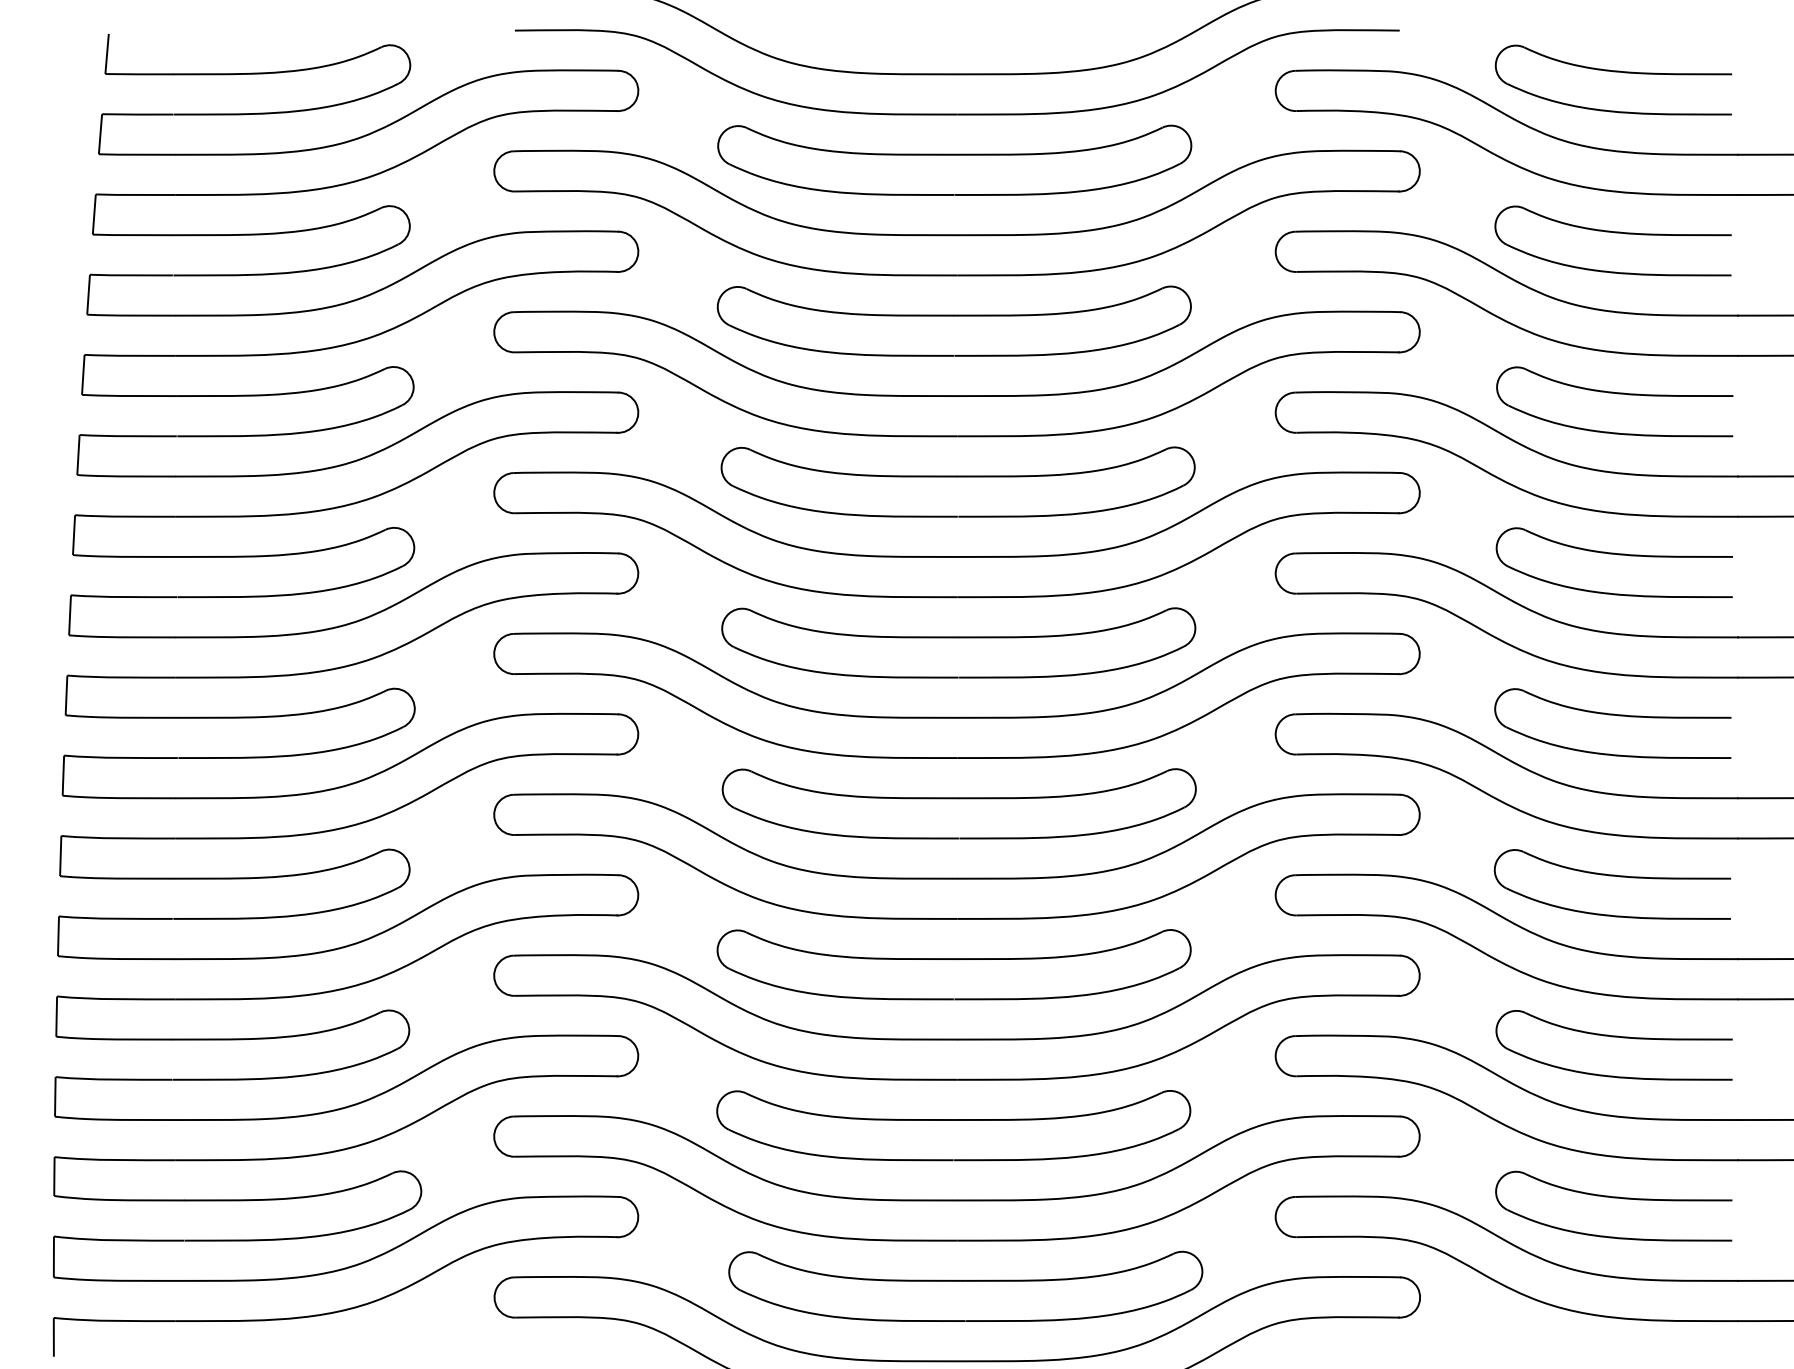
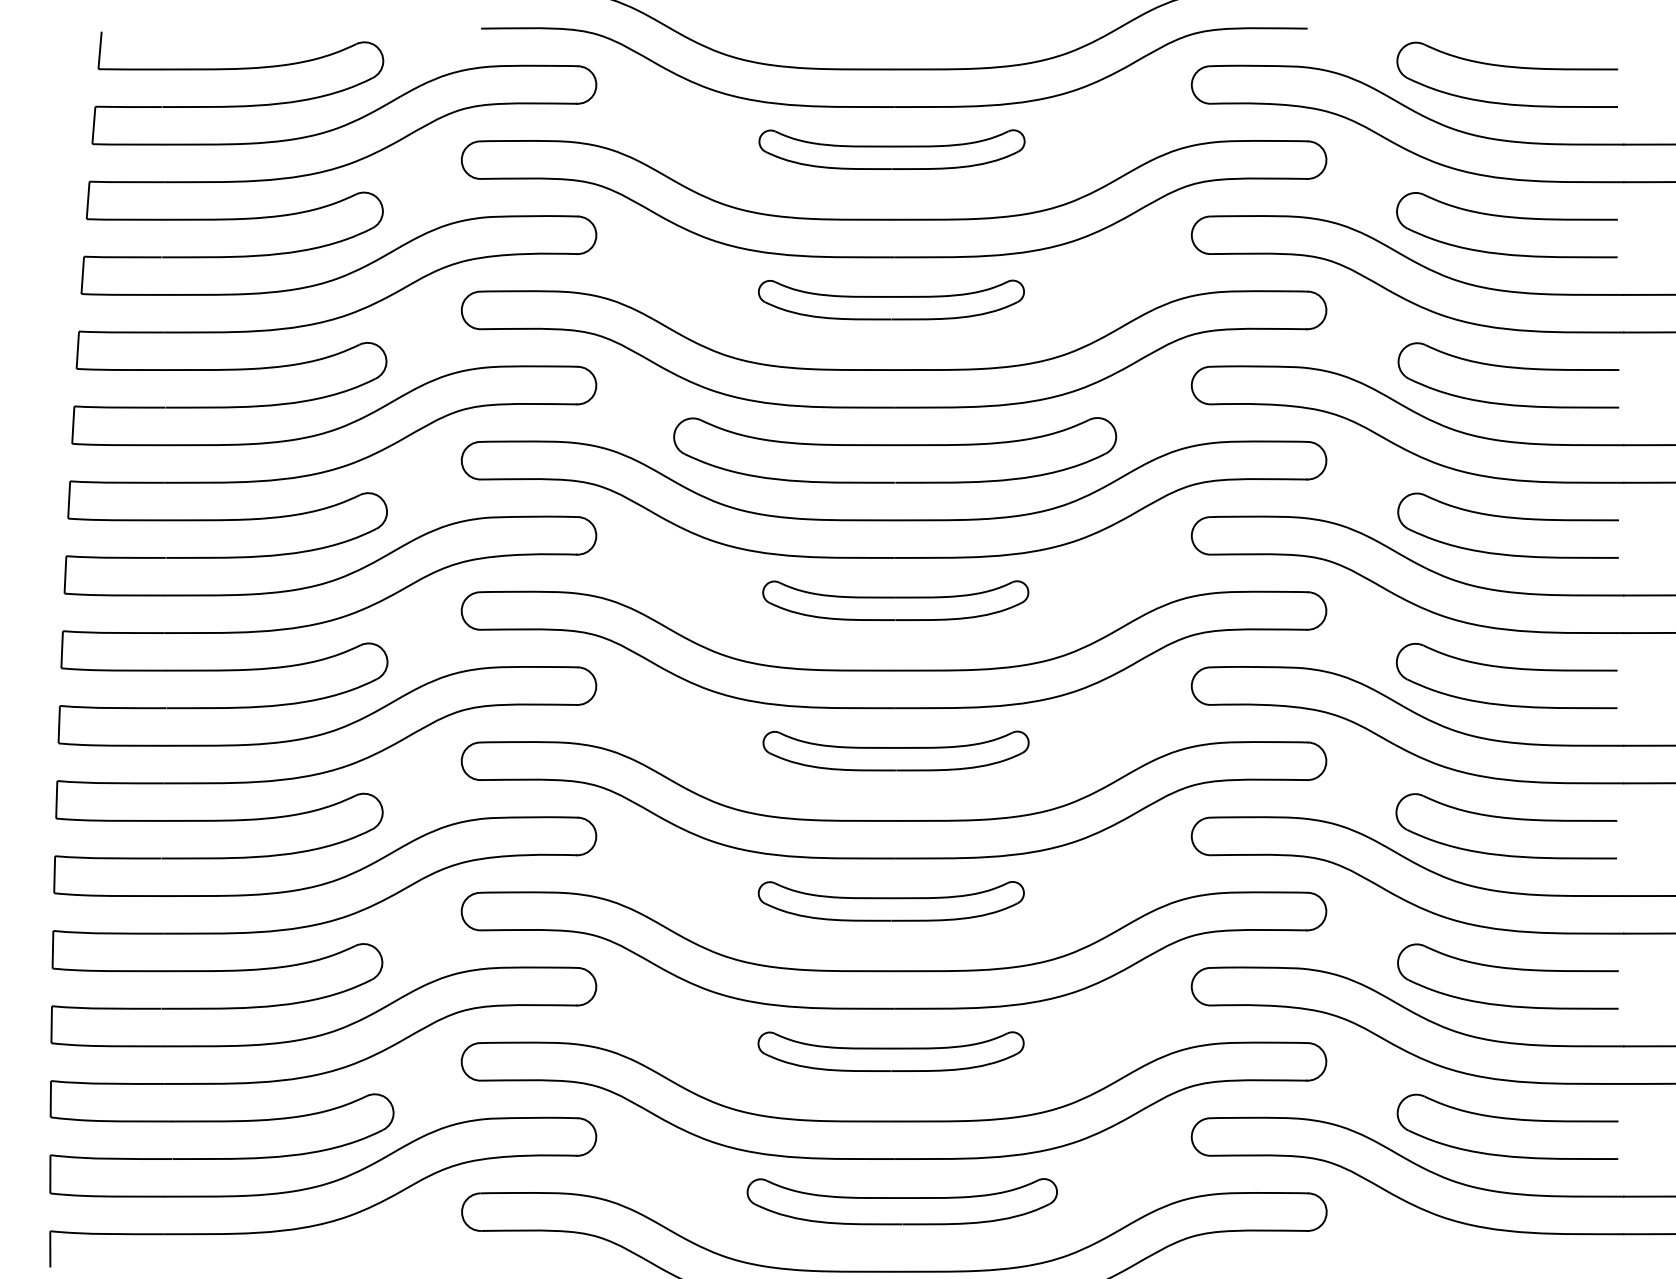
part: (954, 159) -> (891, 149), size x0.6
part: (953, 320) -> (890, 299), size x0.6
part: (958, 642) -> (895, 600), size x0.6
part: (958, 803) -> (895, 750), size x0.6
part: (953, 964) -> (890, 901), size x0.6
part: (953, 1125) -> (890, 1051), size x0.6
part: (965, 1285) -> (901, 1200), size x0.7

